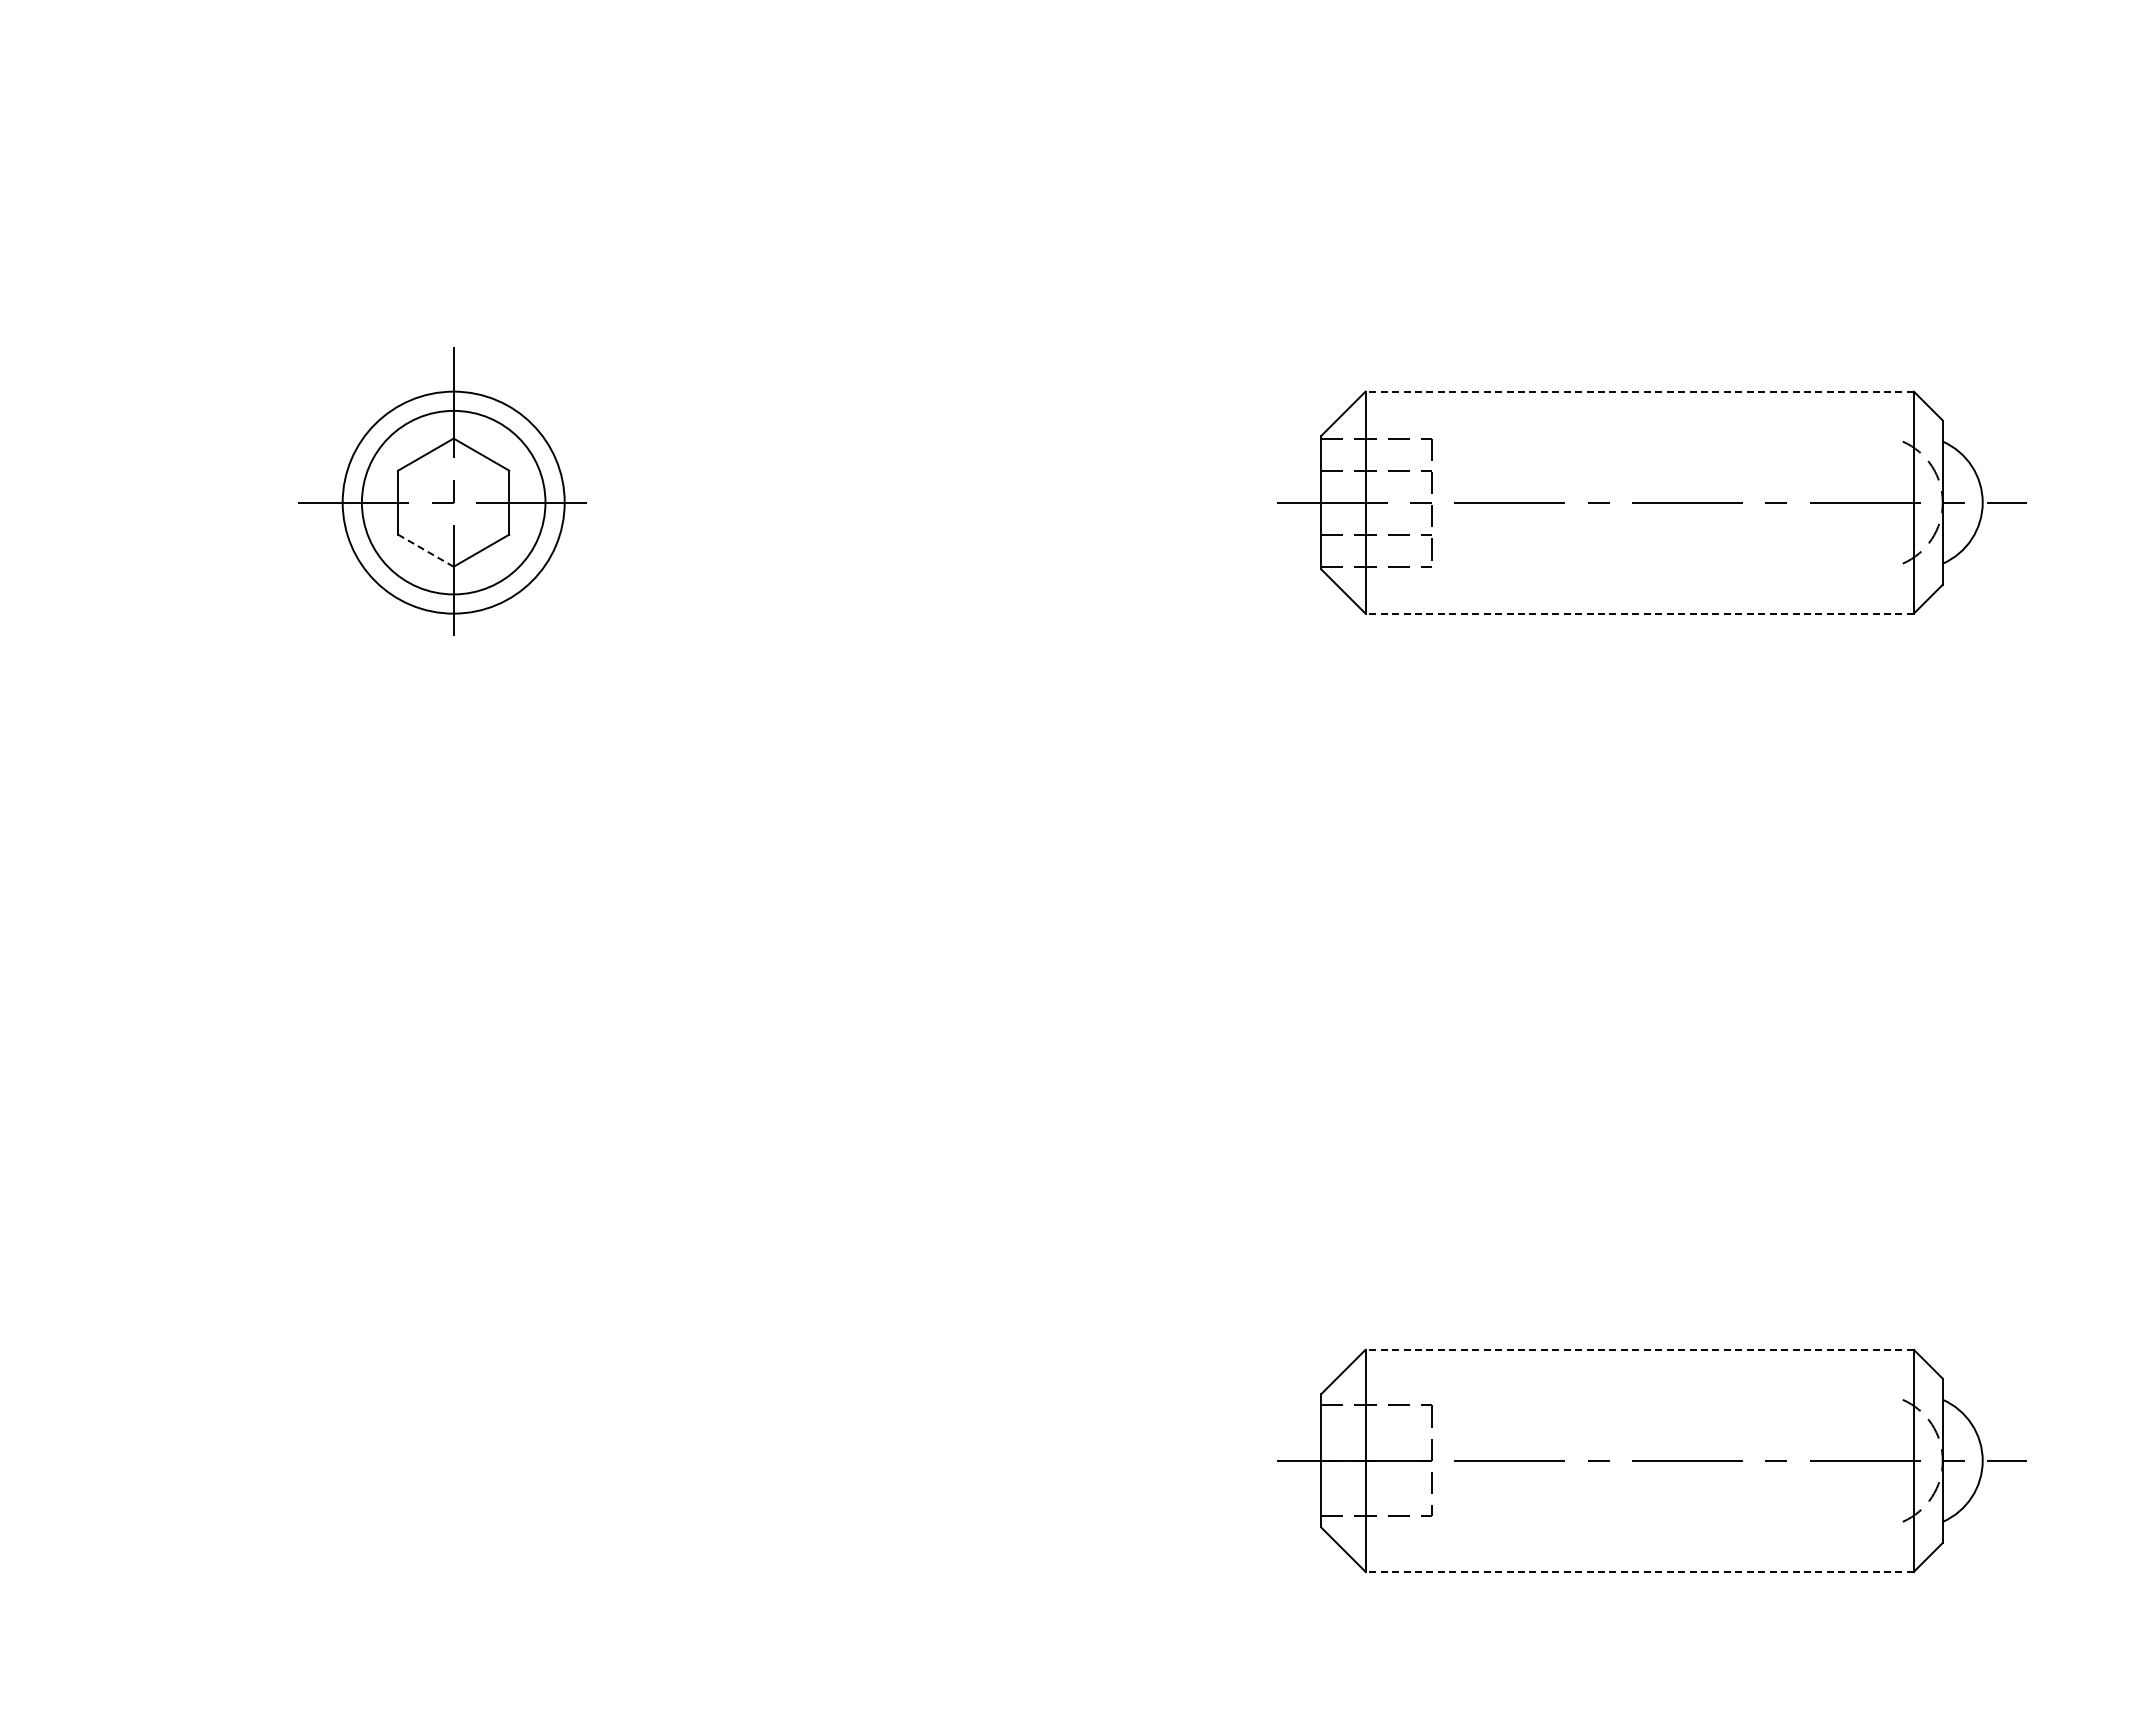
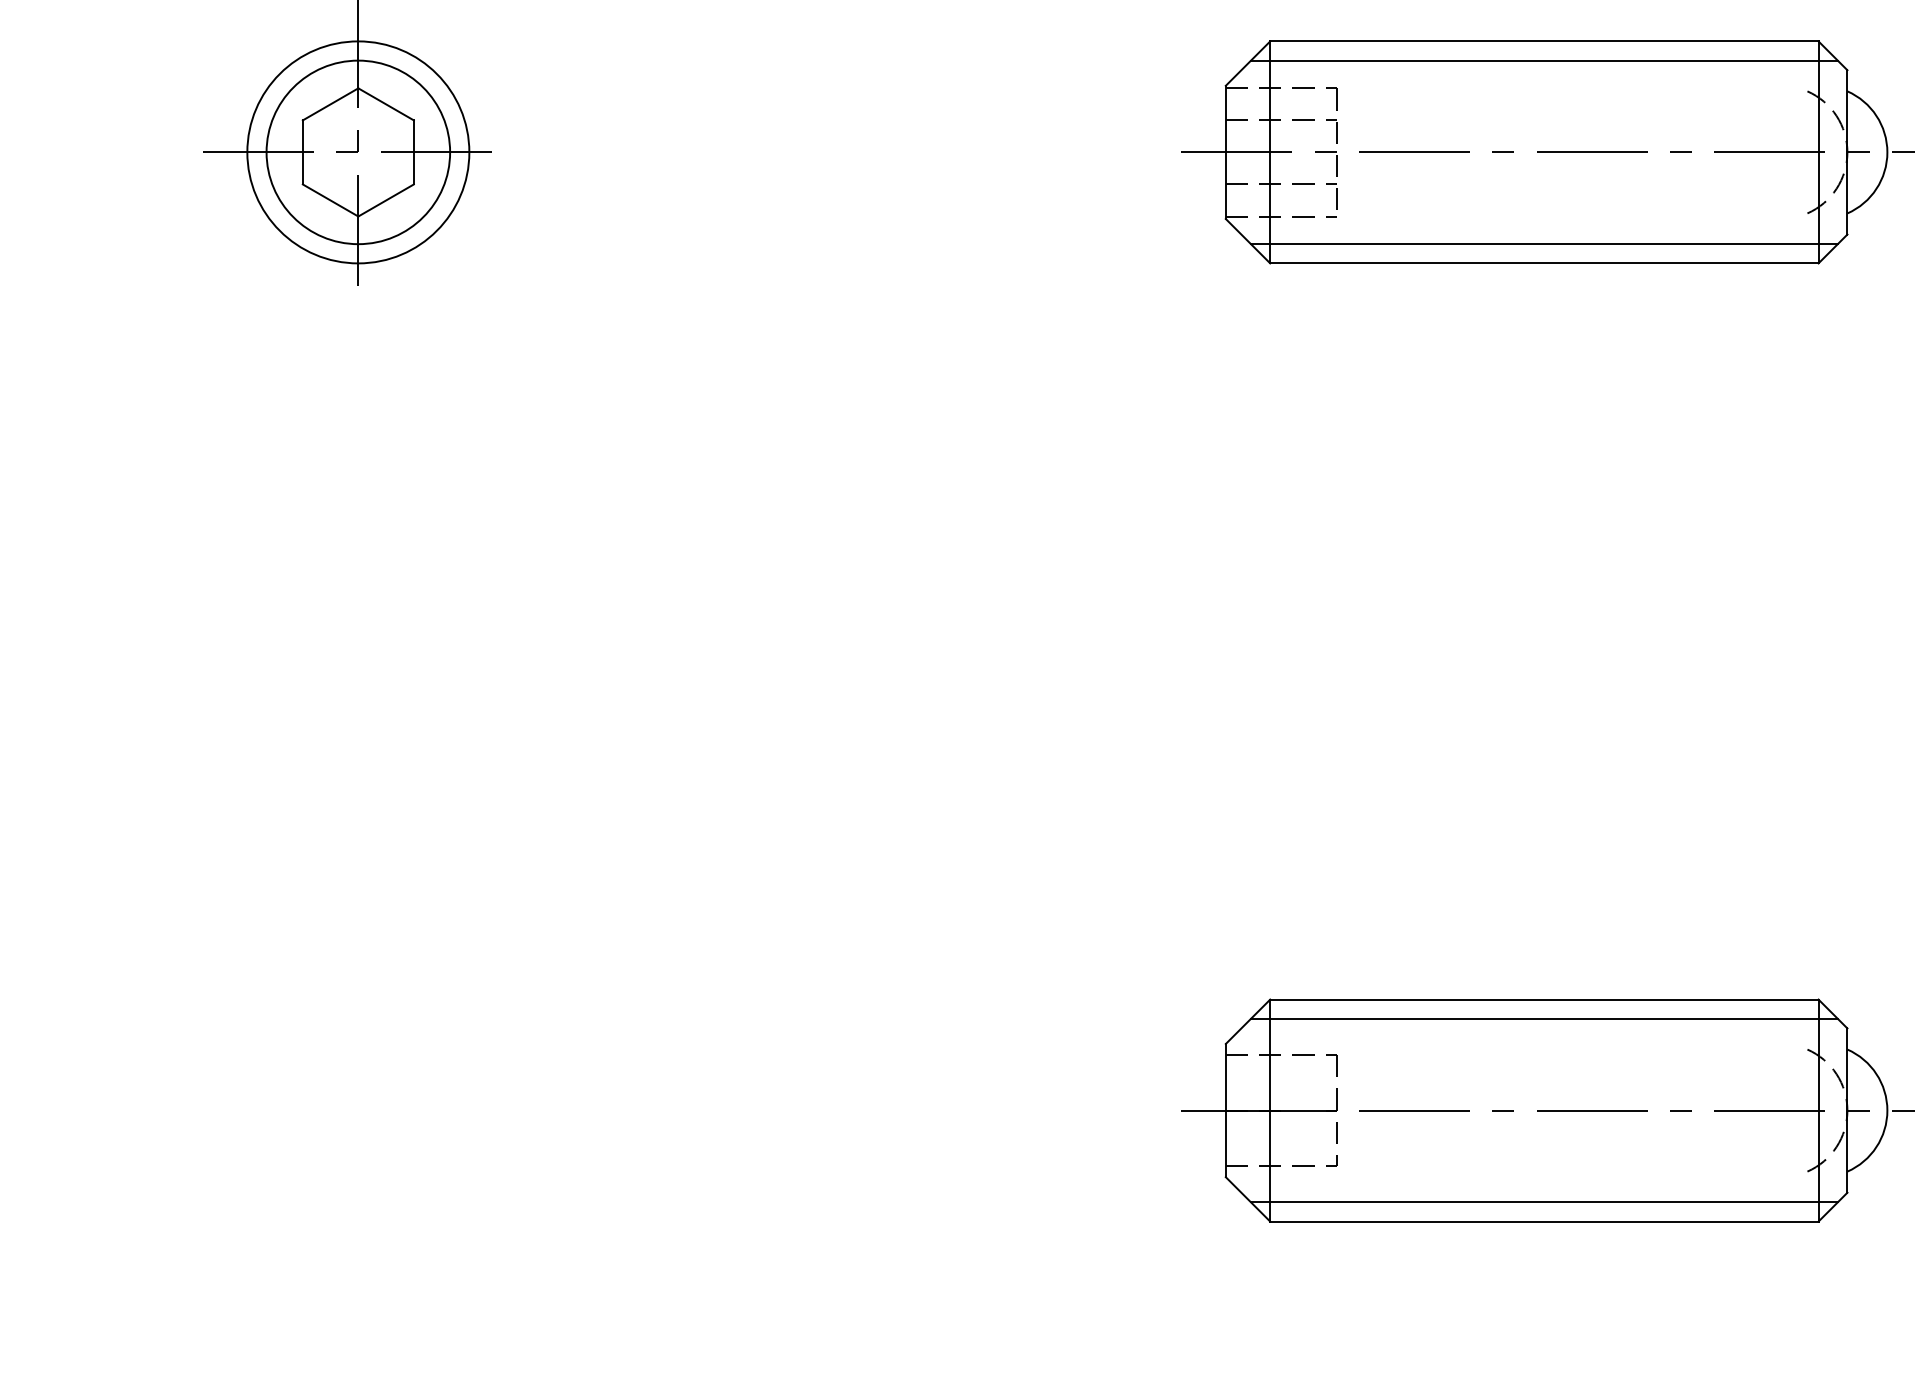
line: (1639, 391) -> (1544, 41), dashed -> solid
line: (1639, 410) -> (1544, 60), added
line: (425, 550) -> (330, 200), dashed -> solid
line: (1639, 594) -> (1544, 244), added
line: (1639, 613) -> (1544, 263), dashed -> solid
line: (1639, 1349) -> (1544, 999), dashed -> solid
line: (1639, 1369) -> (1544, 1019), added
line: (1639, 1552) -> (1544, 1202), added
line: (1639, 1571) -> (1544, 1221), dashed -> solid

